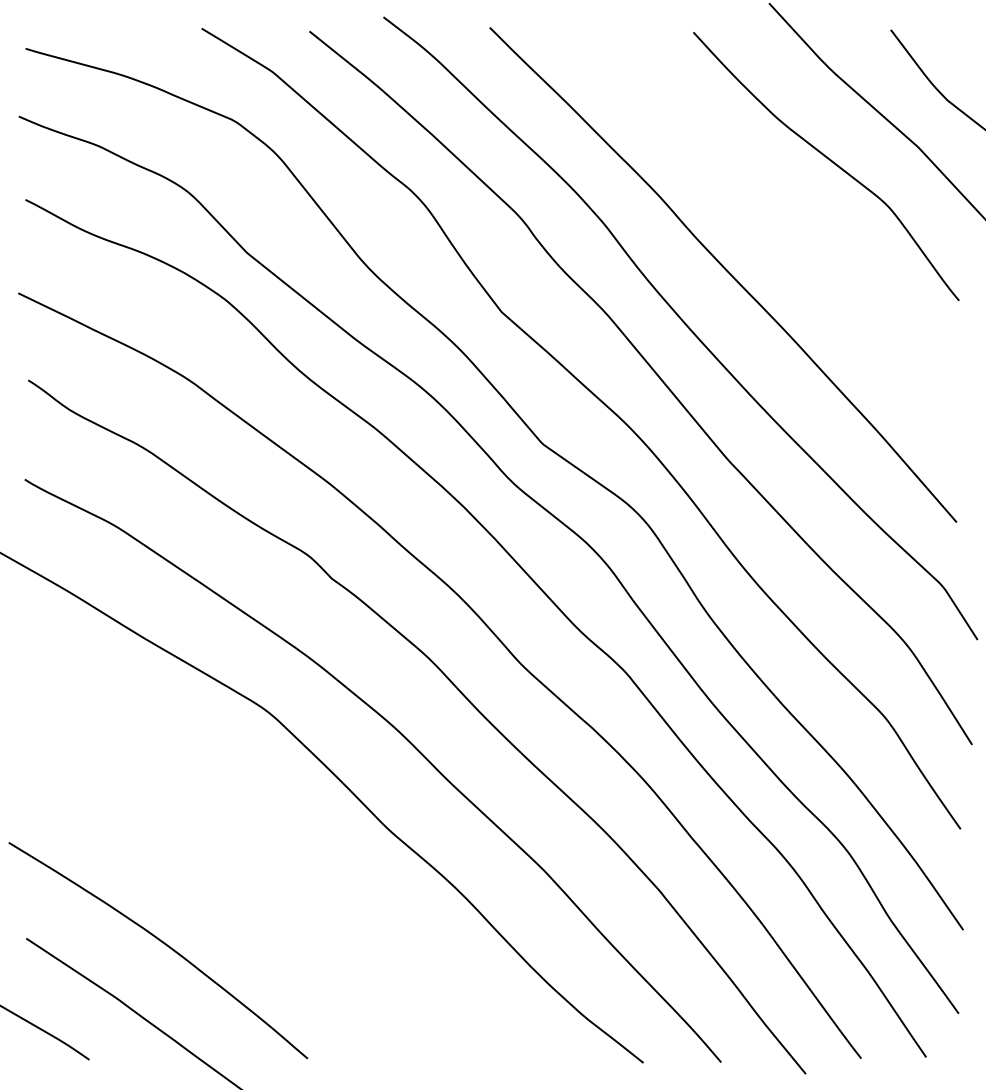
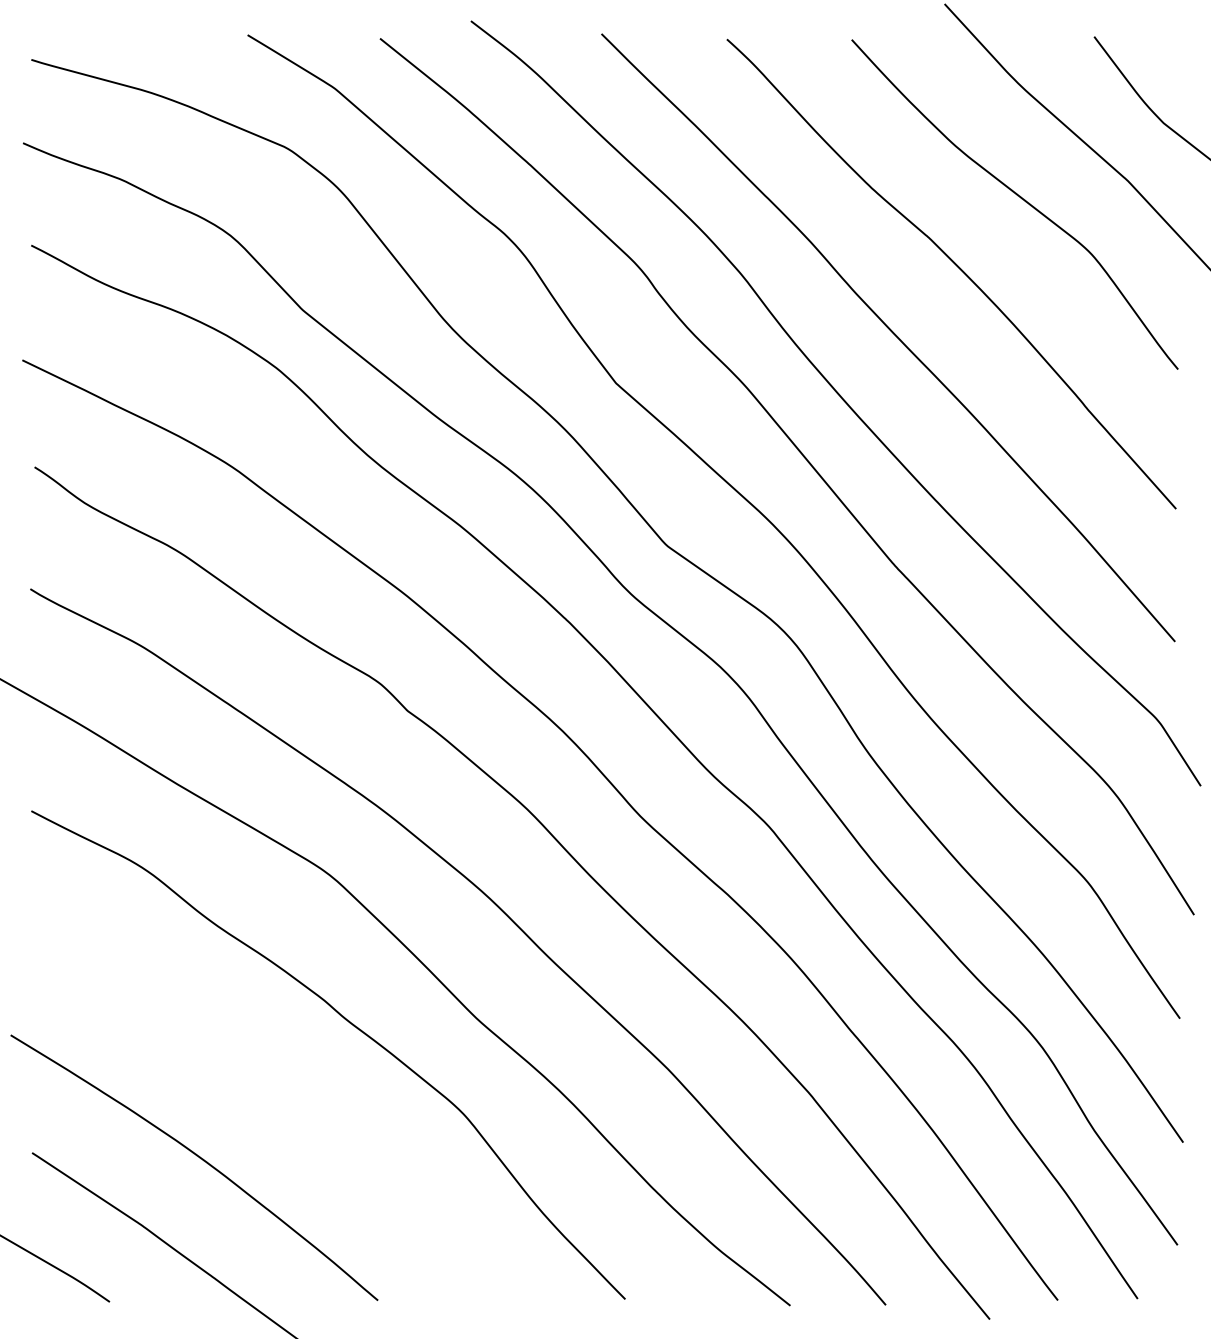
curve: (779, 217) -> (957, 267), added
curve: (284, 833) -> (349, 1023), added

